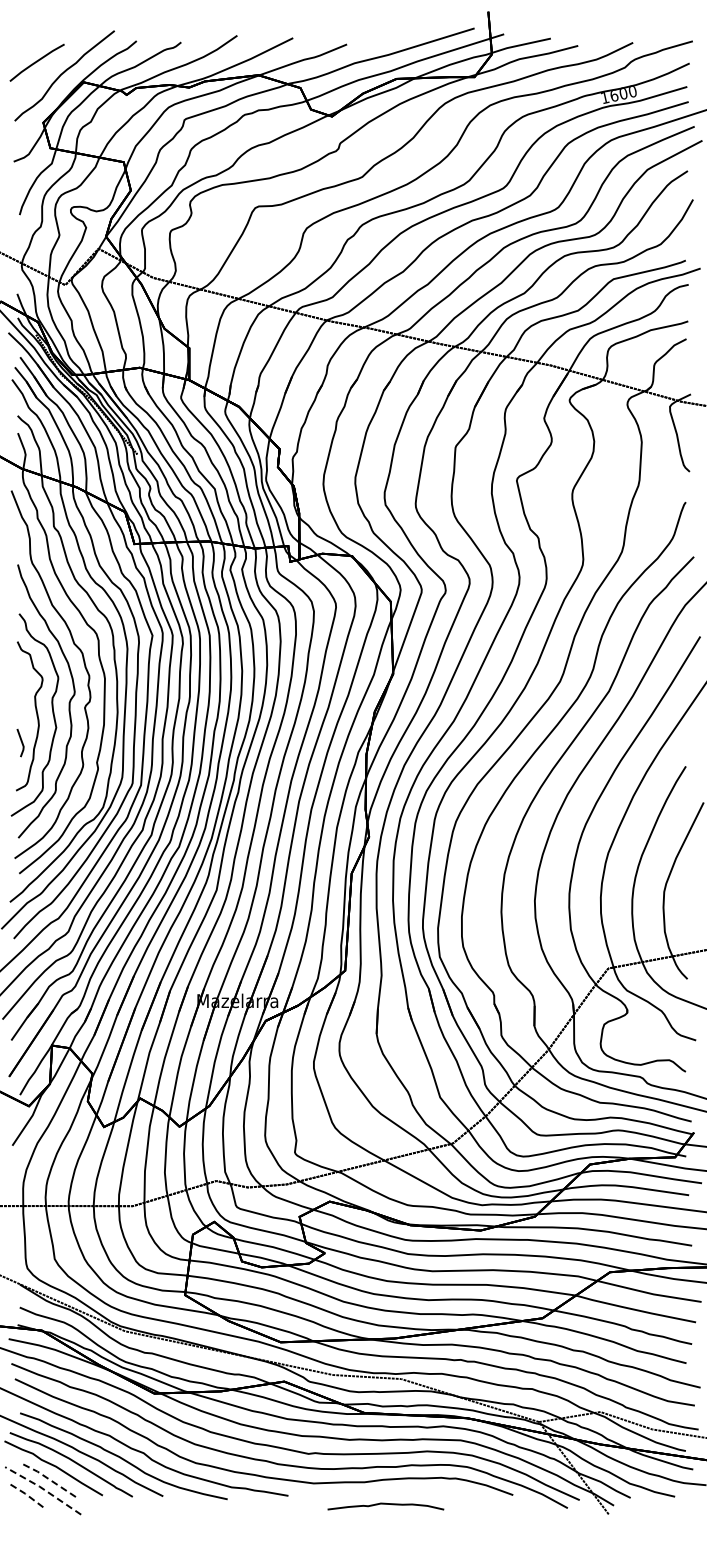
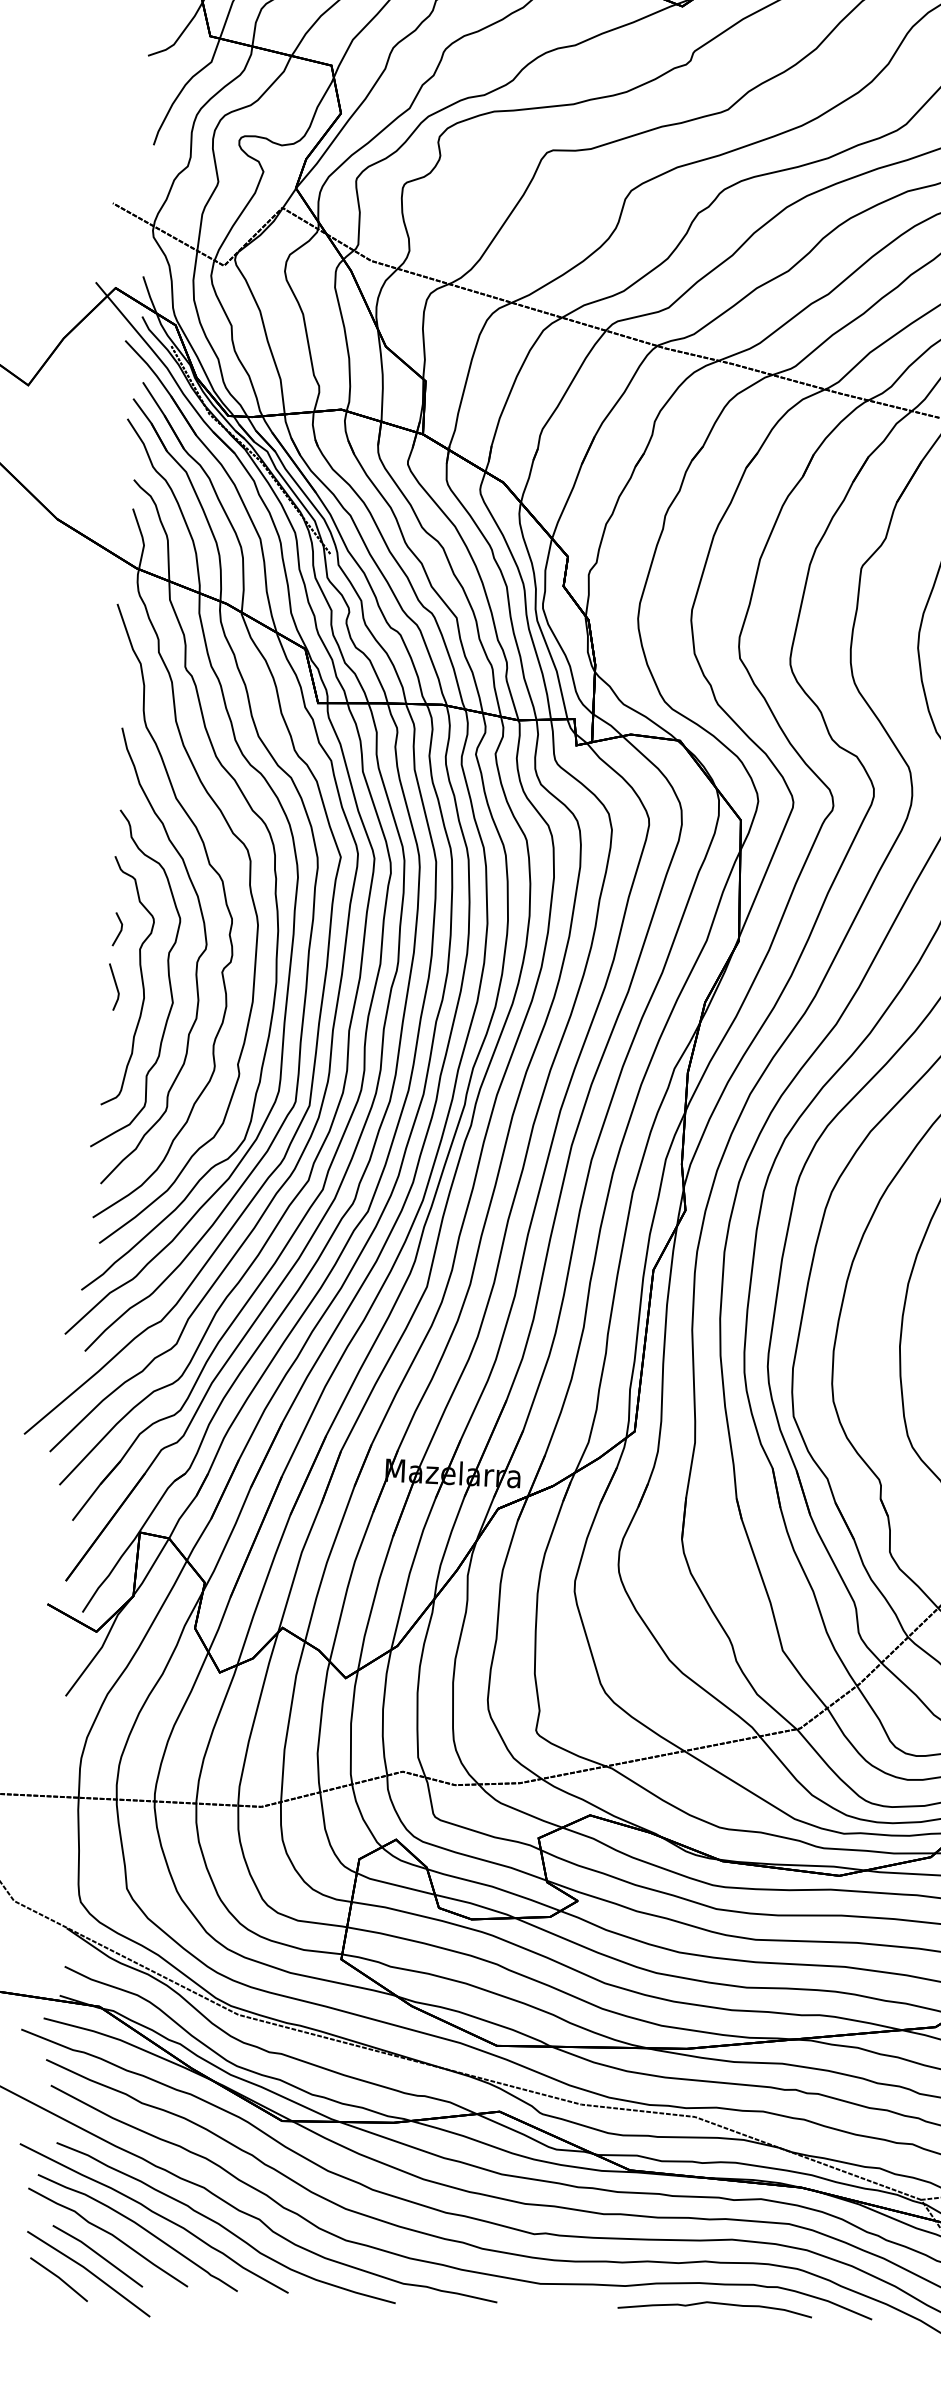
line: (22, 685) -> (119, 929), added
line: (21, 743) -> (115, 988), moved
line: (47, 1478) -> (96, 2253), dashed -> solid
line: (43, 1489) -> (89, 2271), dashed -> solid
line: (25, 1493) -> (59, 2277), dashed -> solid
curve: (385, 1504) -> (714, 2304), moved

